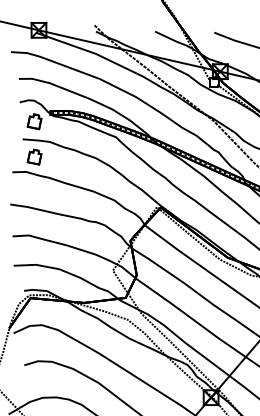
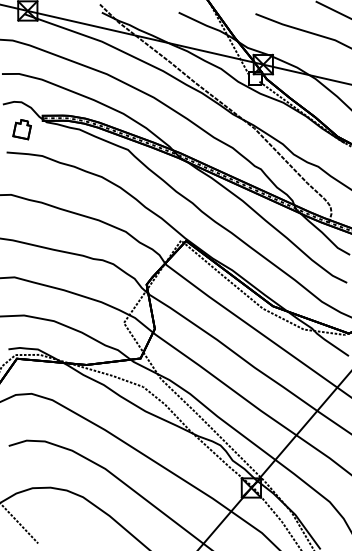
part: (34, 157) -> (21, 175), removed

